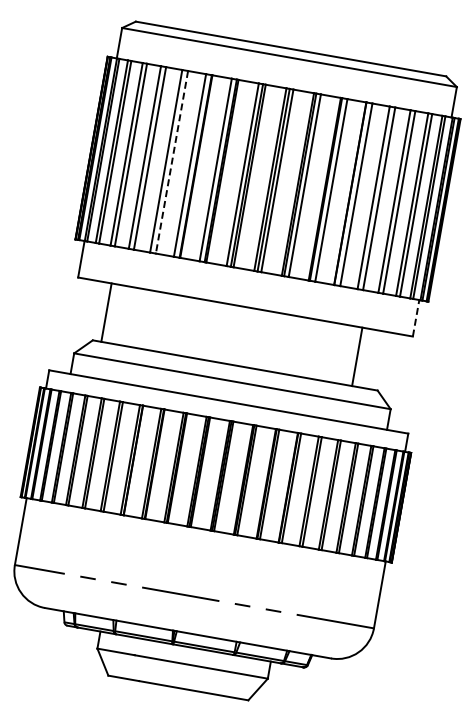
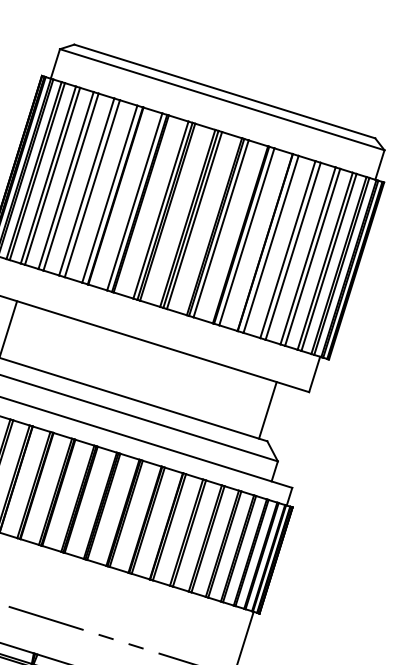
line: (172, 162) -> (92, 188), dashed -> solid
line: (416, 318) -> (315, 374), dashed -> solid
line: (357, 356) -> (268, 410), moved

